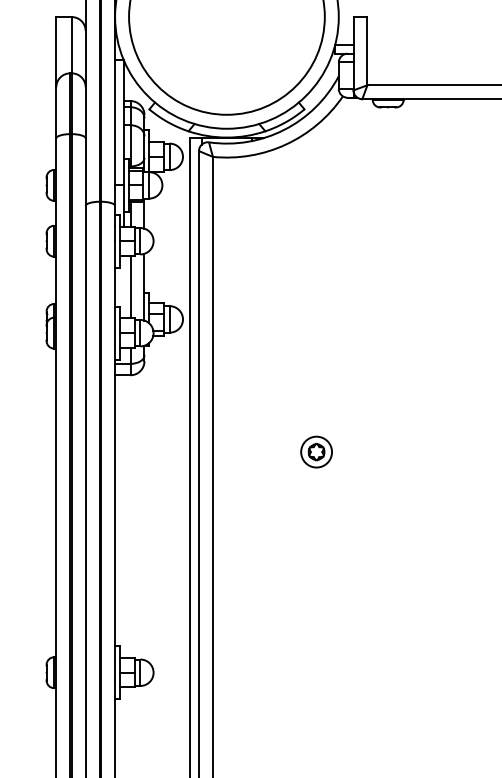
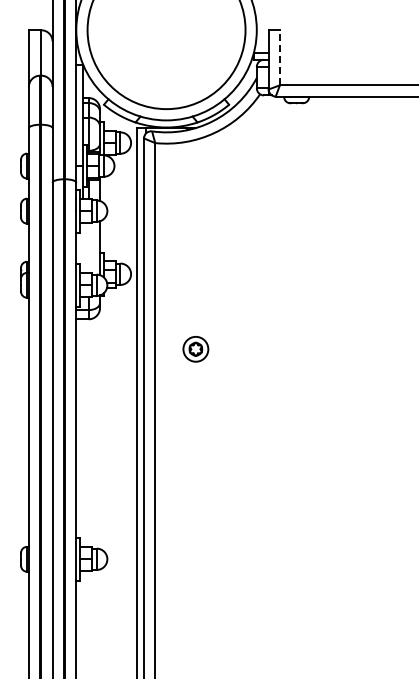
line: (366, 50) -> (279, 57), solid -> dashed
line: (130, 287) -> (88, 248), removed
part: (316, 452) -> (195, 349), moved

